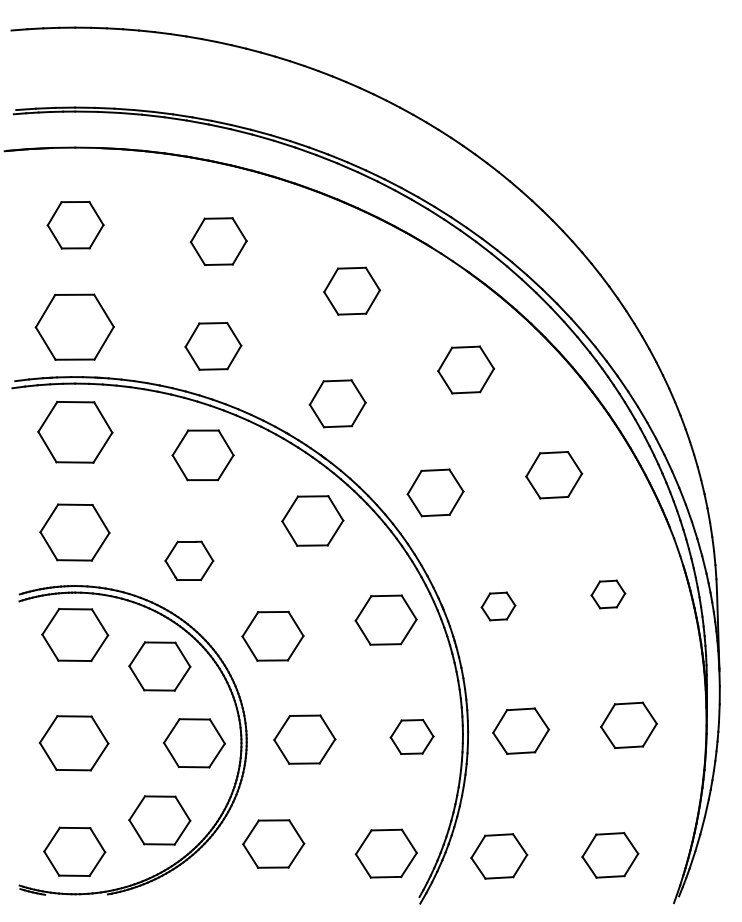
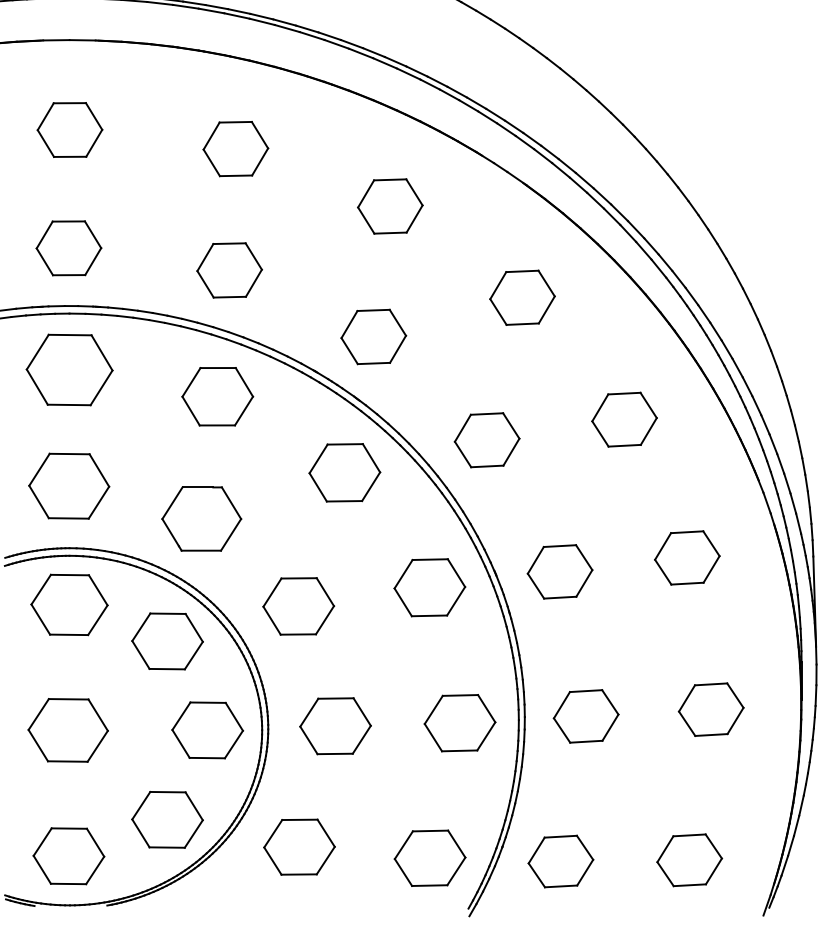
part: (74, 327) -> (68, 248), size x0.71
part: (189, 560) -> (201, 518), size x1.43
part: (608, 594) -> (687, 557), size x1.67
part: (498, 606) -> (560, 571), size x1.67
part: (411, 736) -> (459, 722), size x1.43

